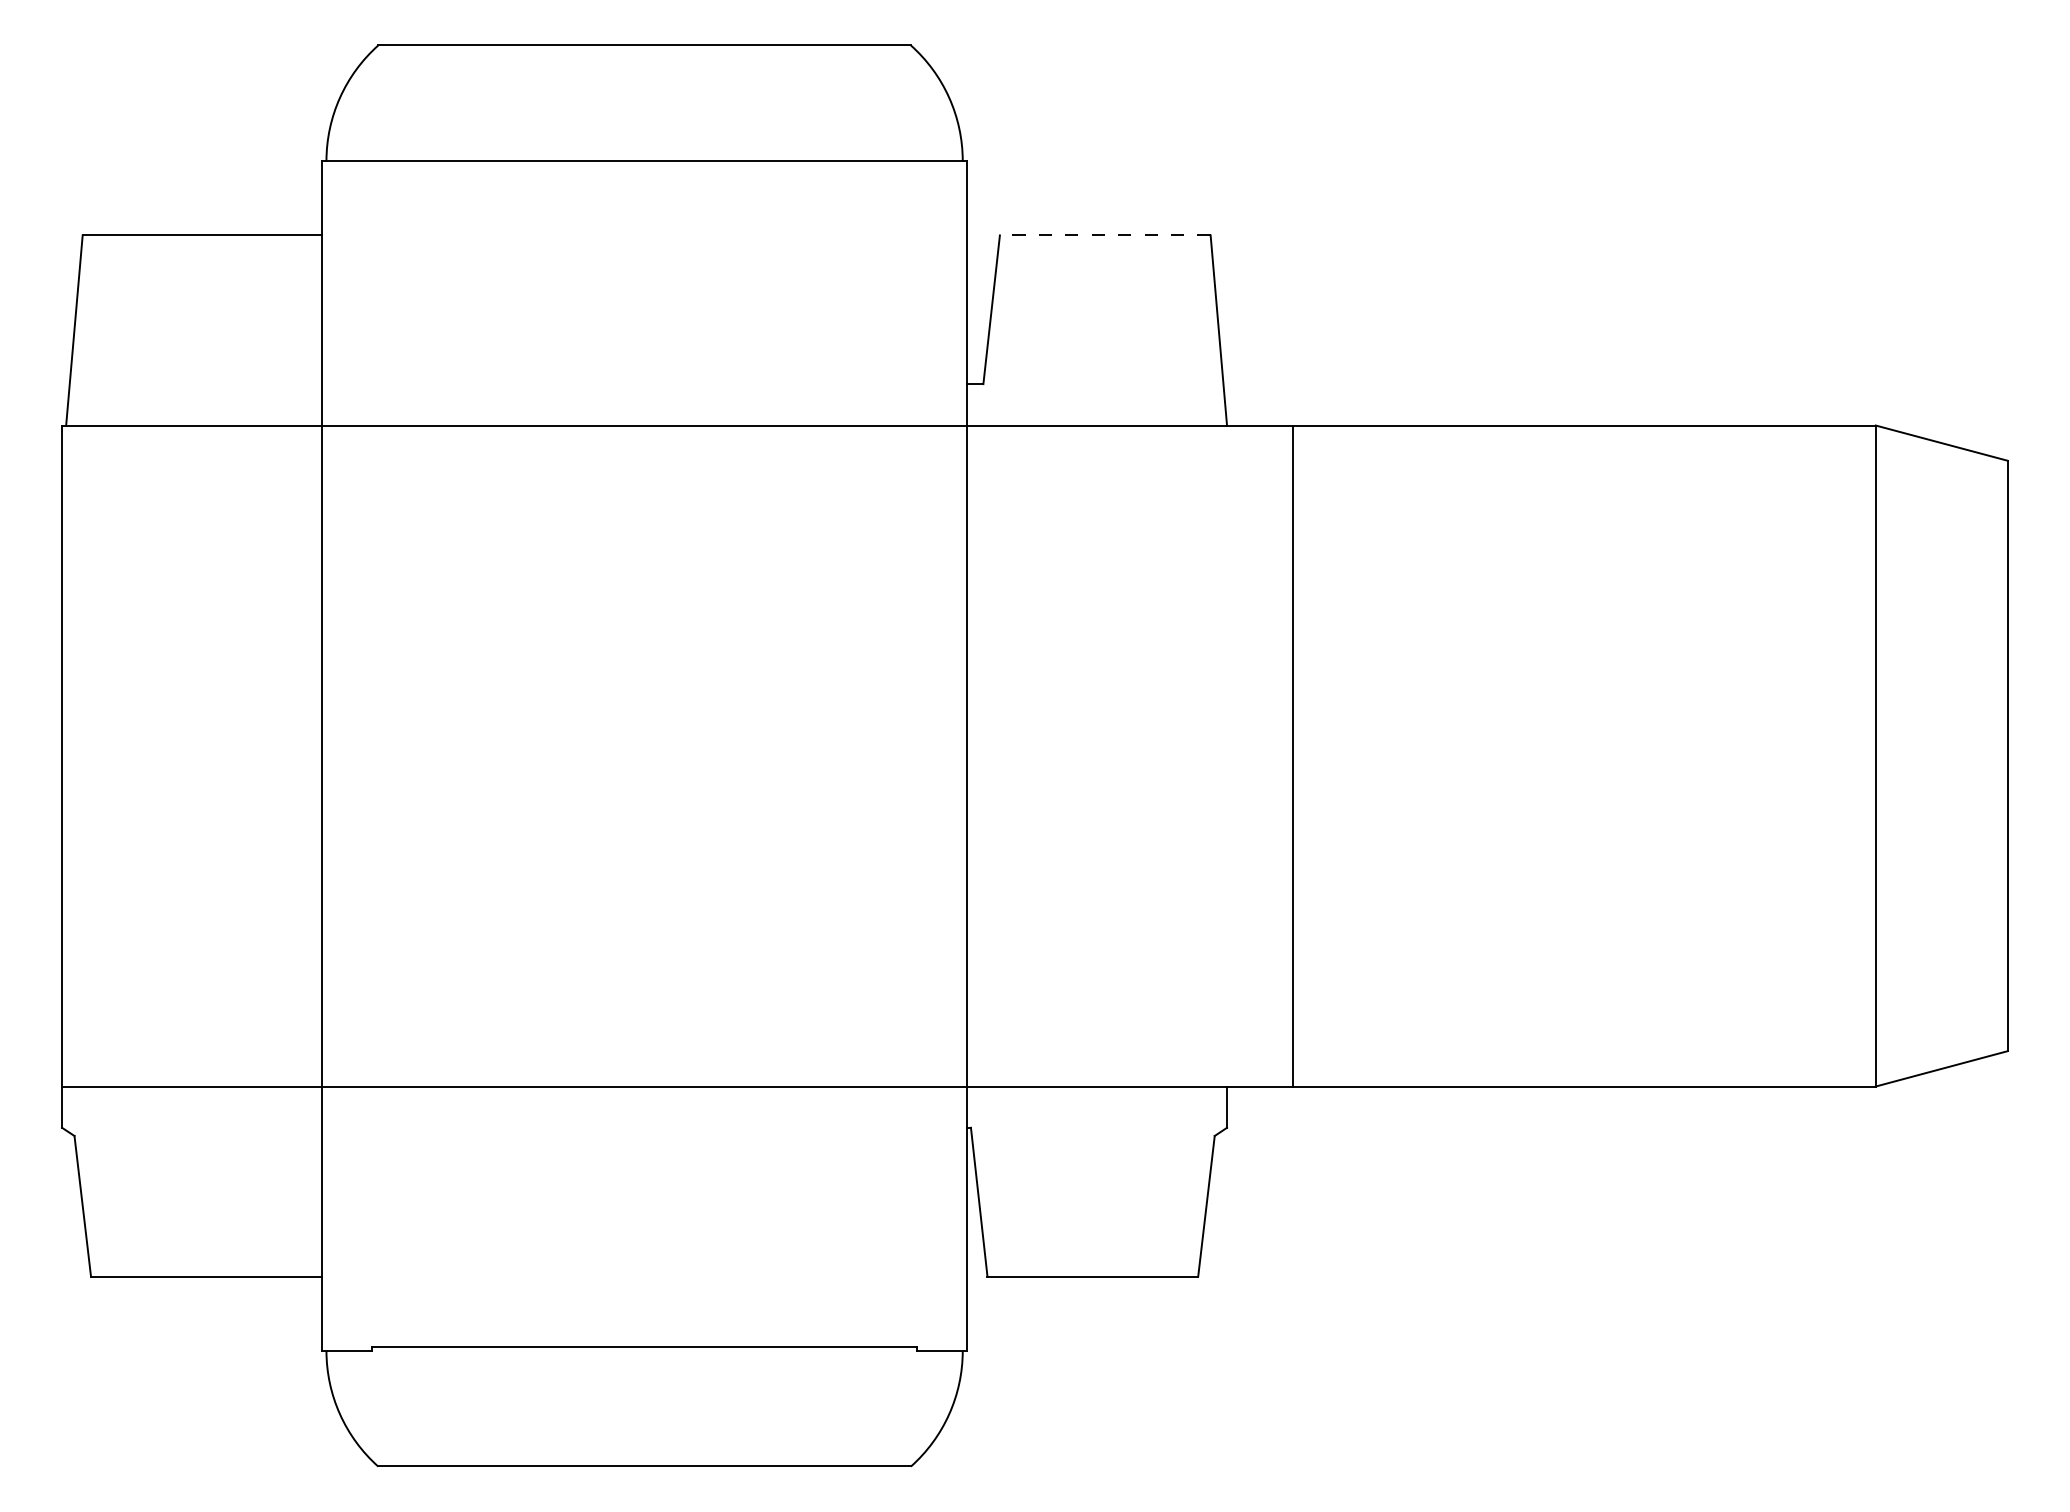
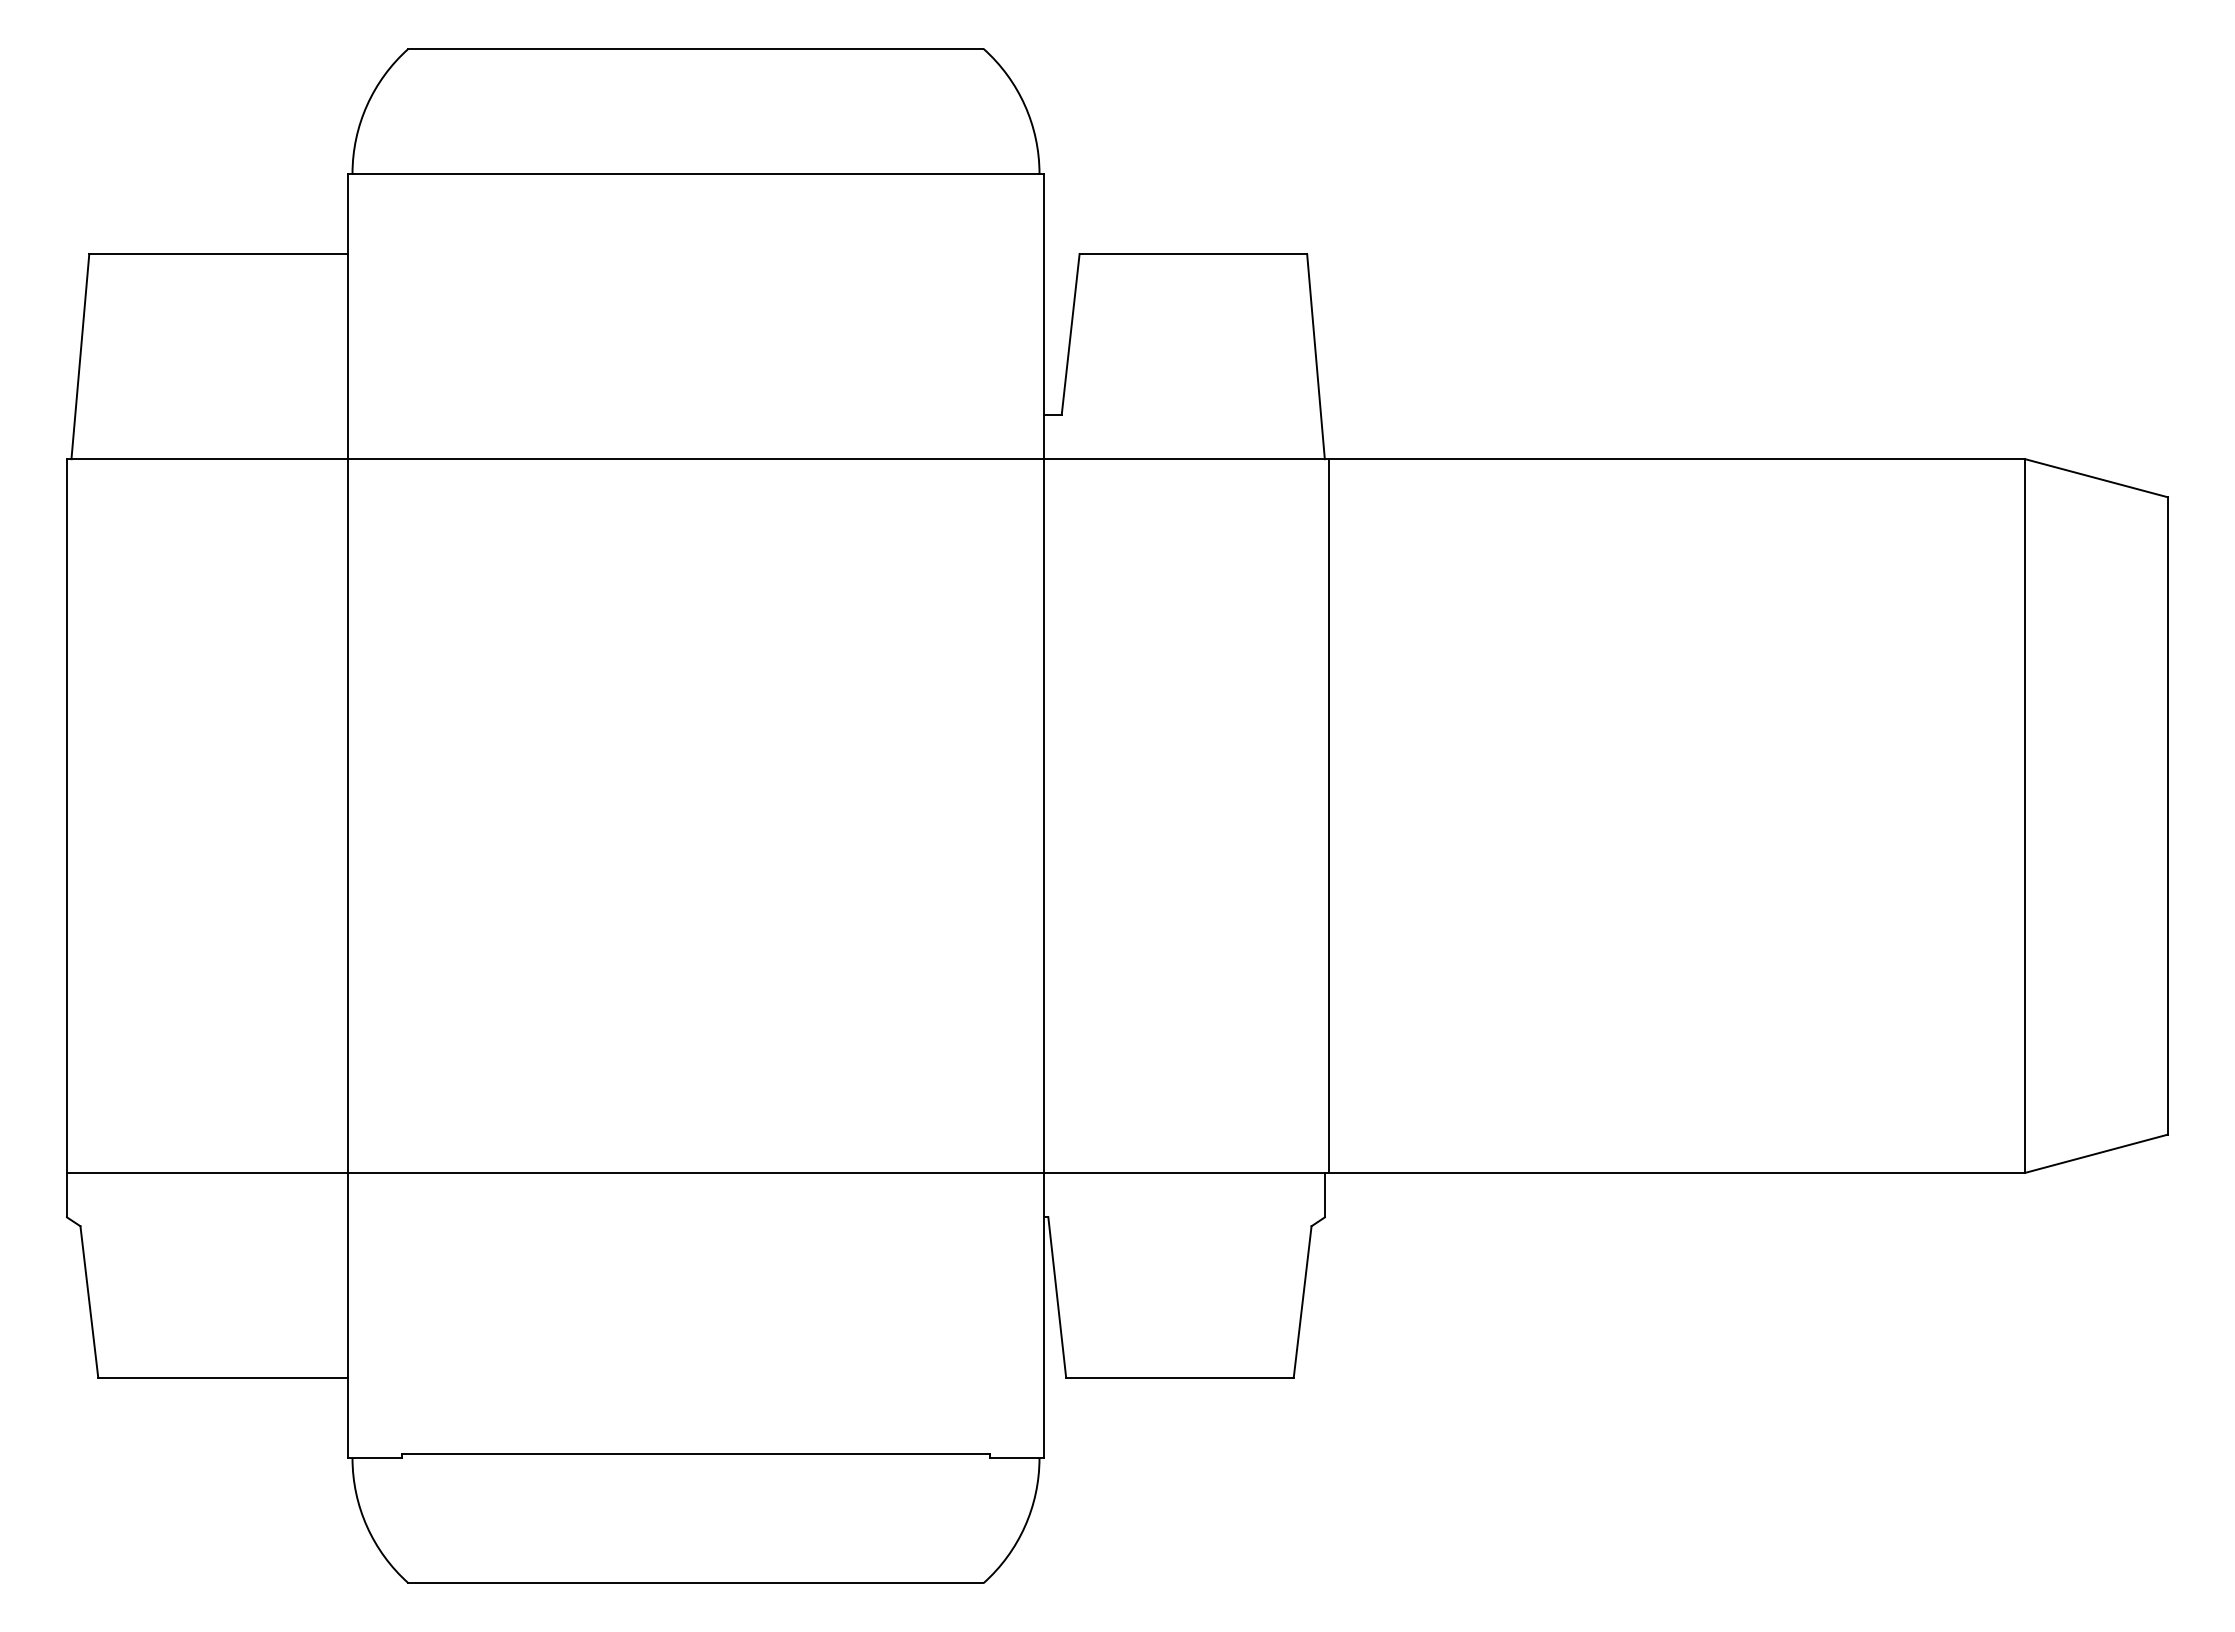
line: (1105, 235) -> (1193, 253), dashed -> solid
line: (1293, 755) -> (1329, 815), moved

